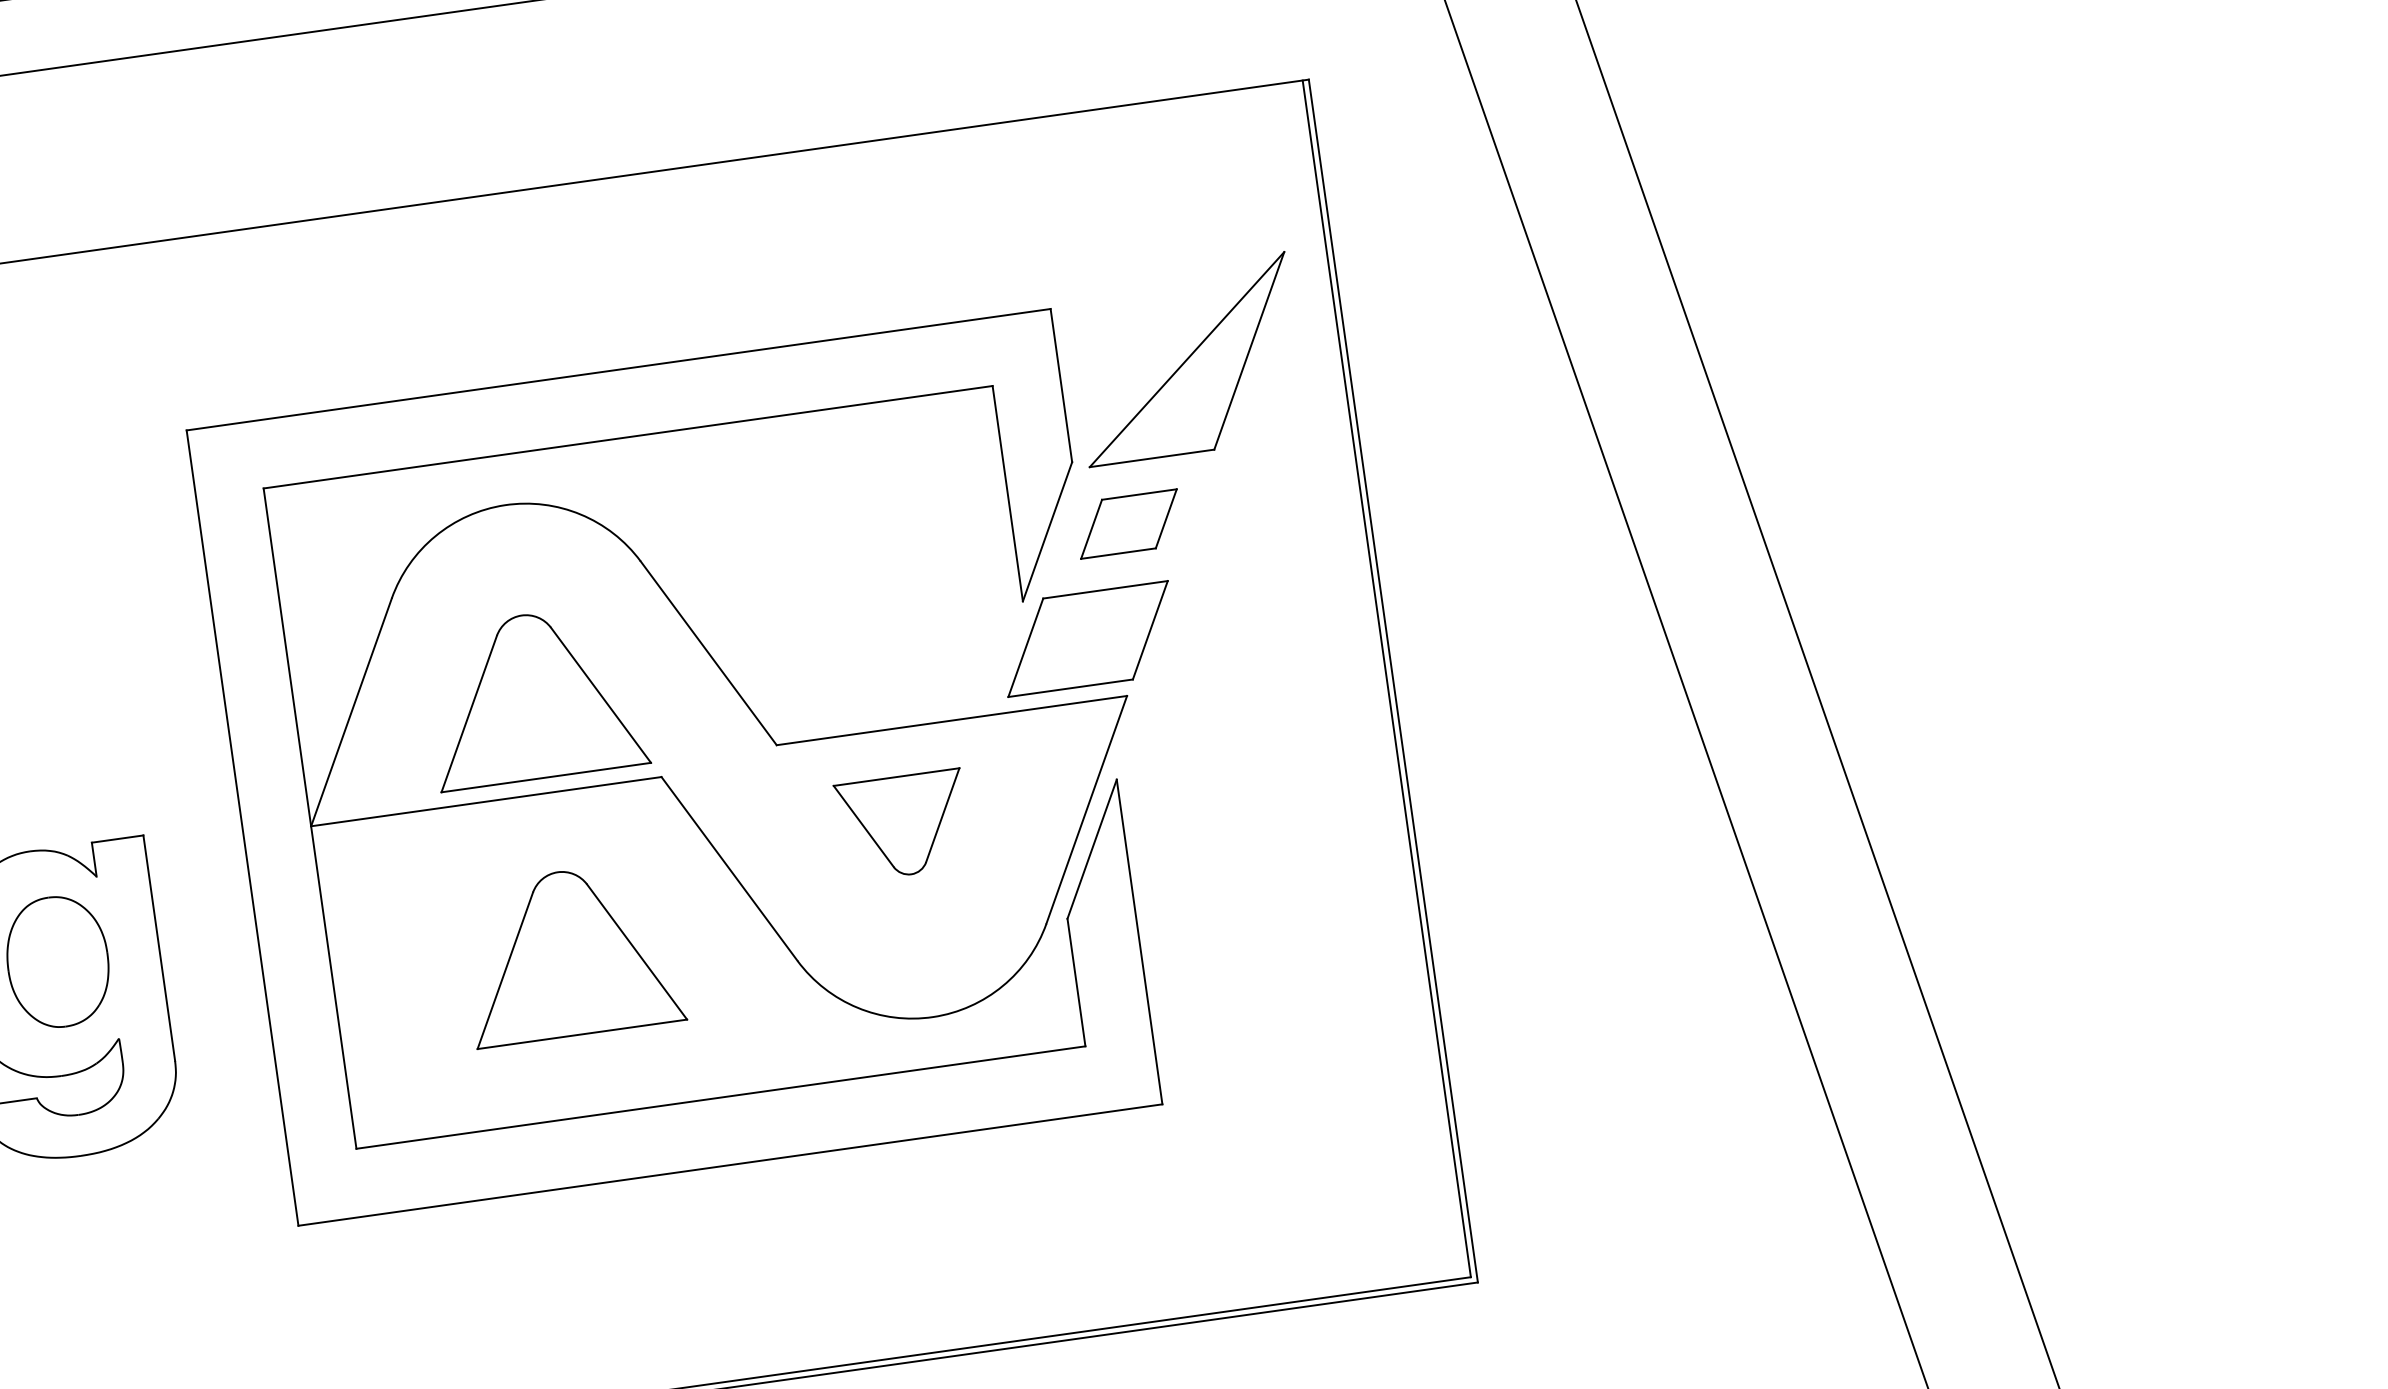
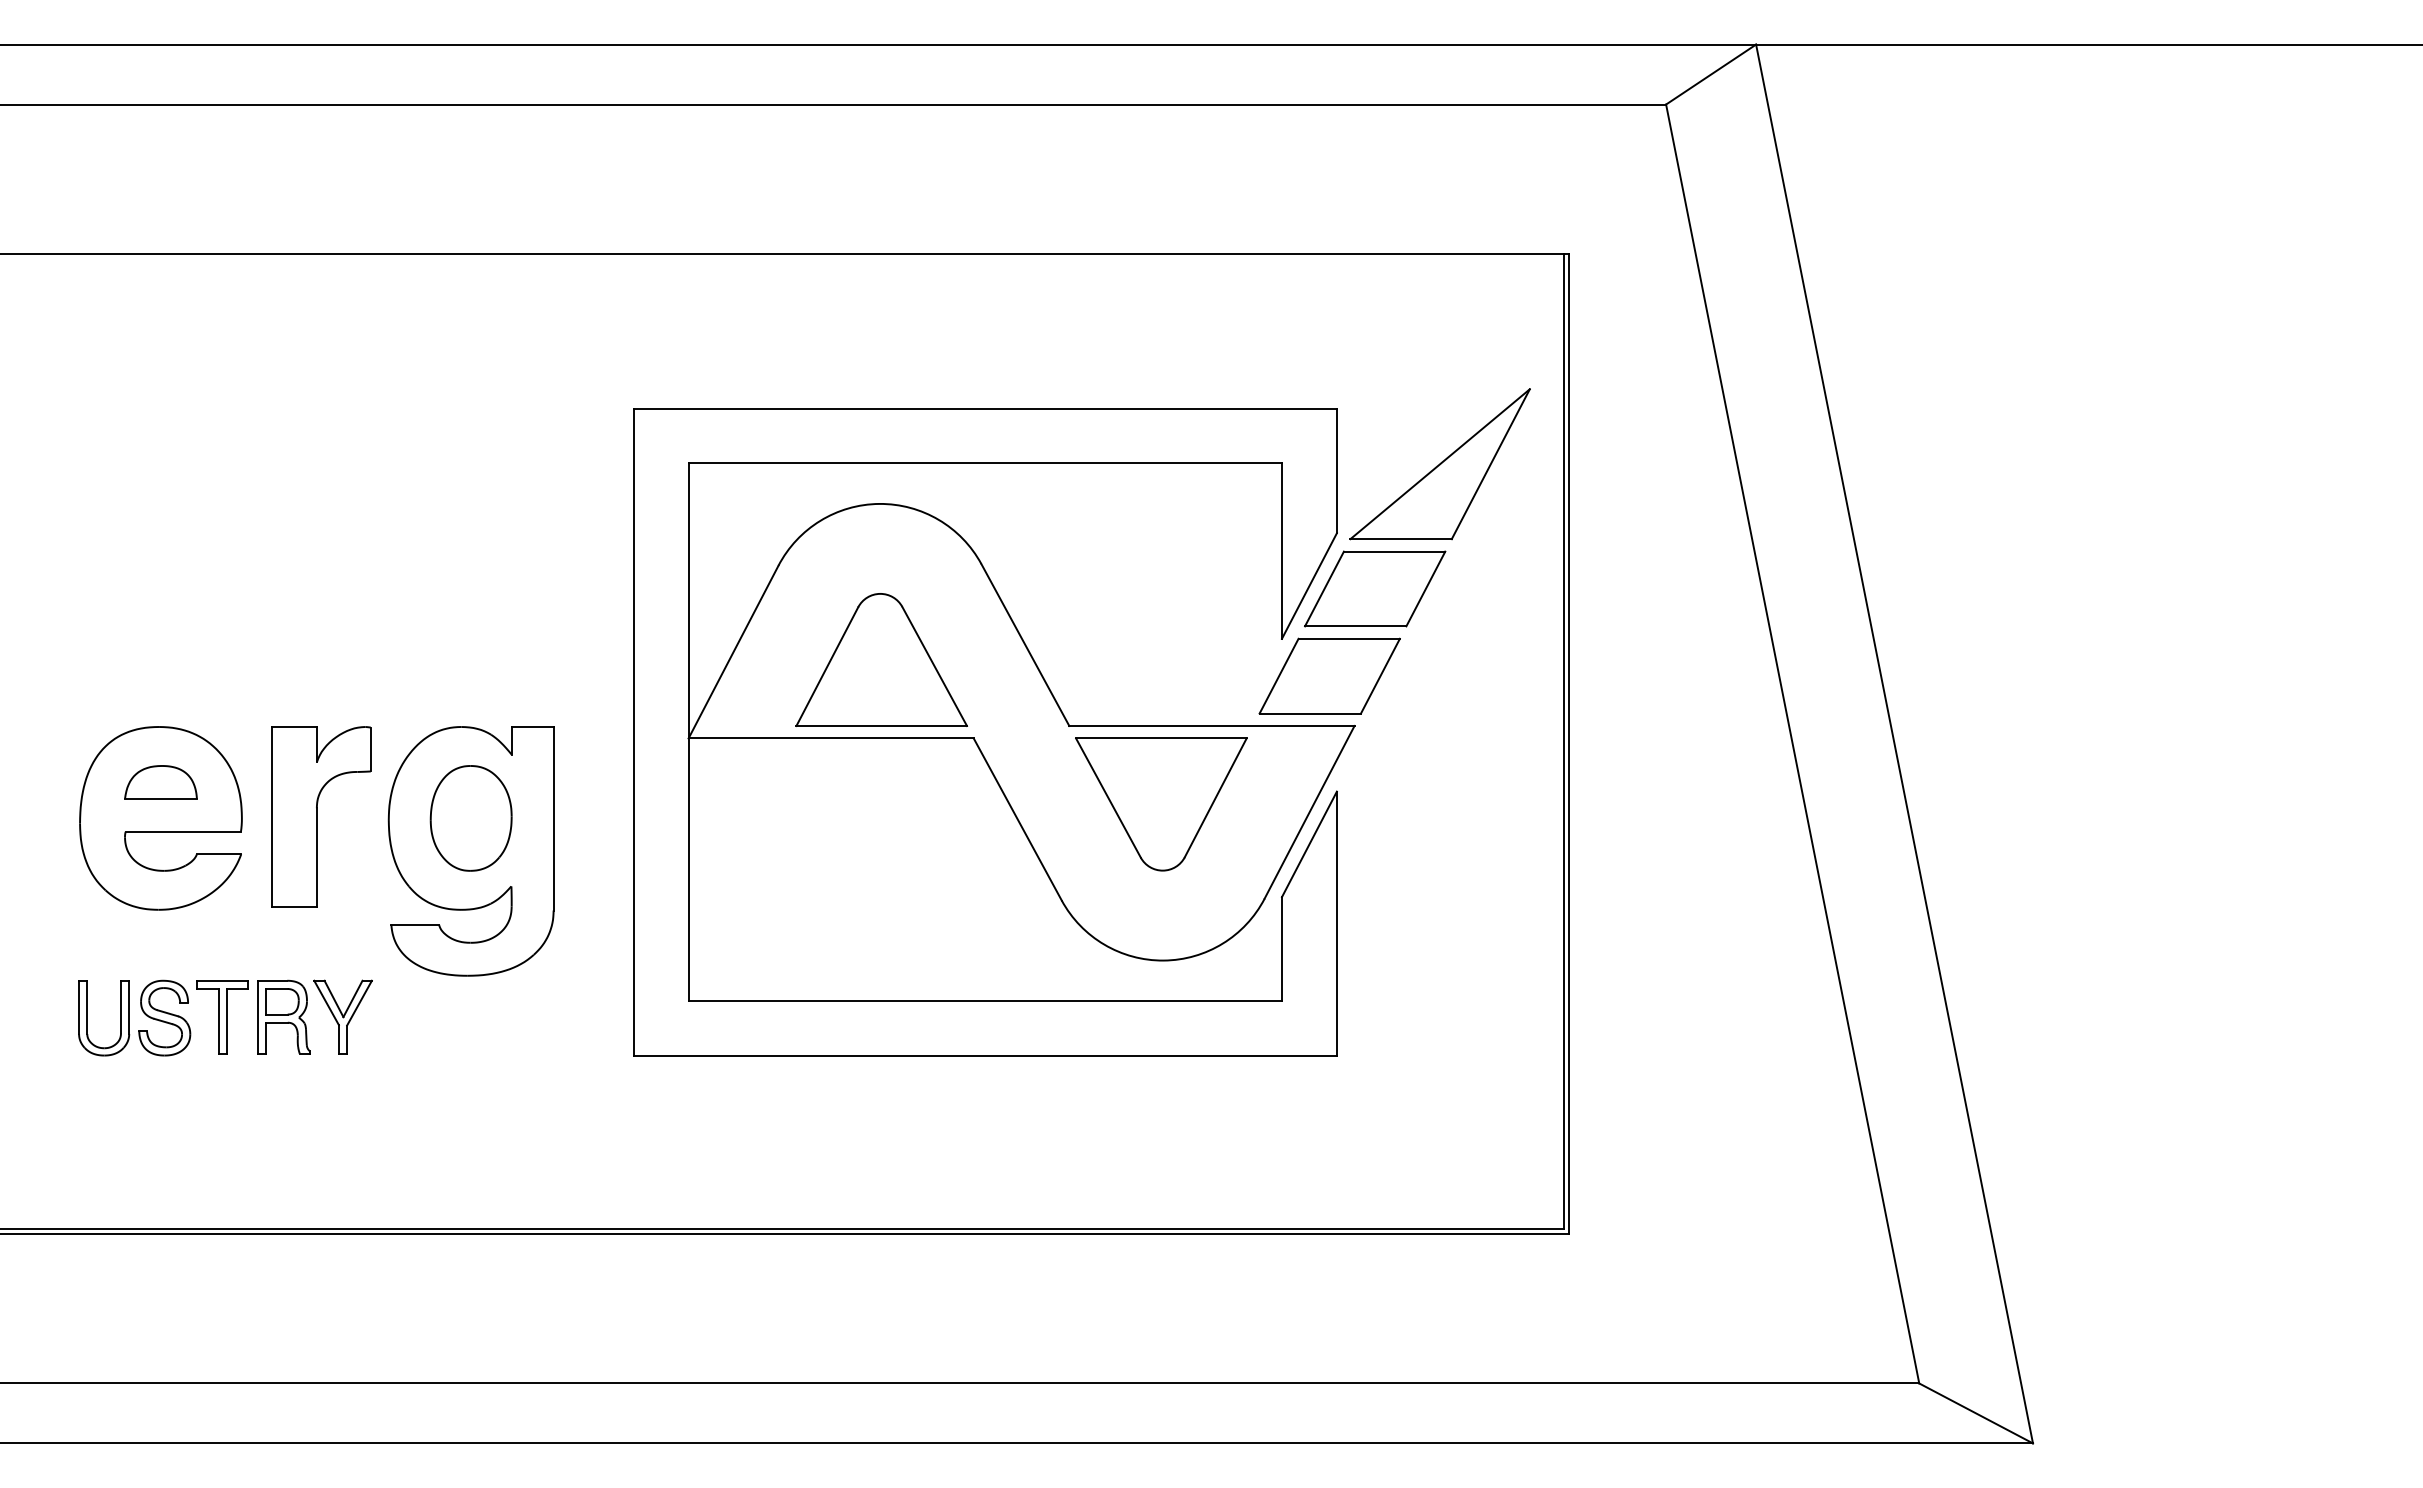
part: (1129, 523) -> (1375, 588), size x1.67
part: (903, 825) -> (1161, 804), size x1.67
part: (570, 952) -> (881, 868), removed

